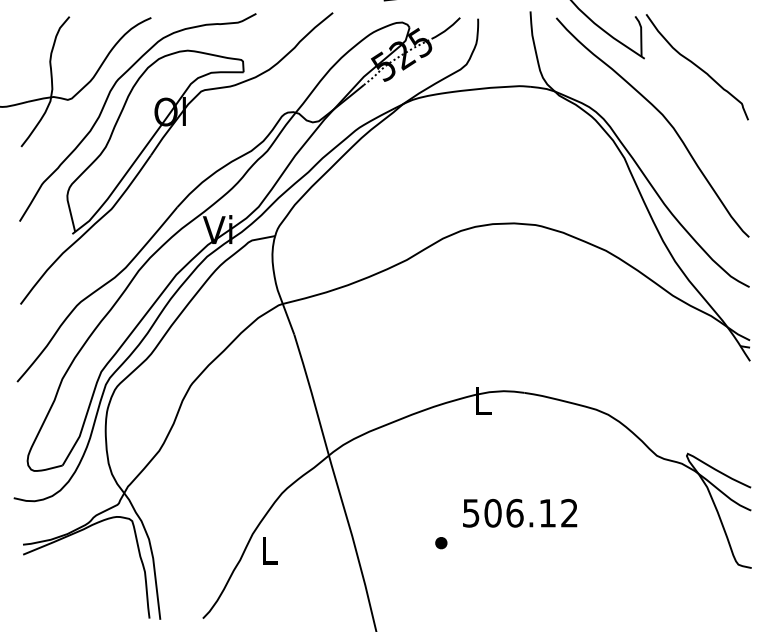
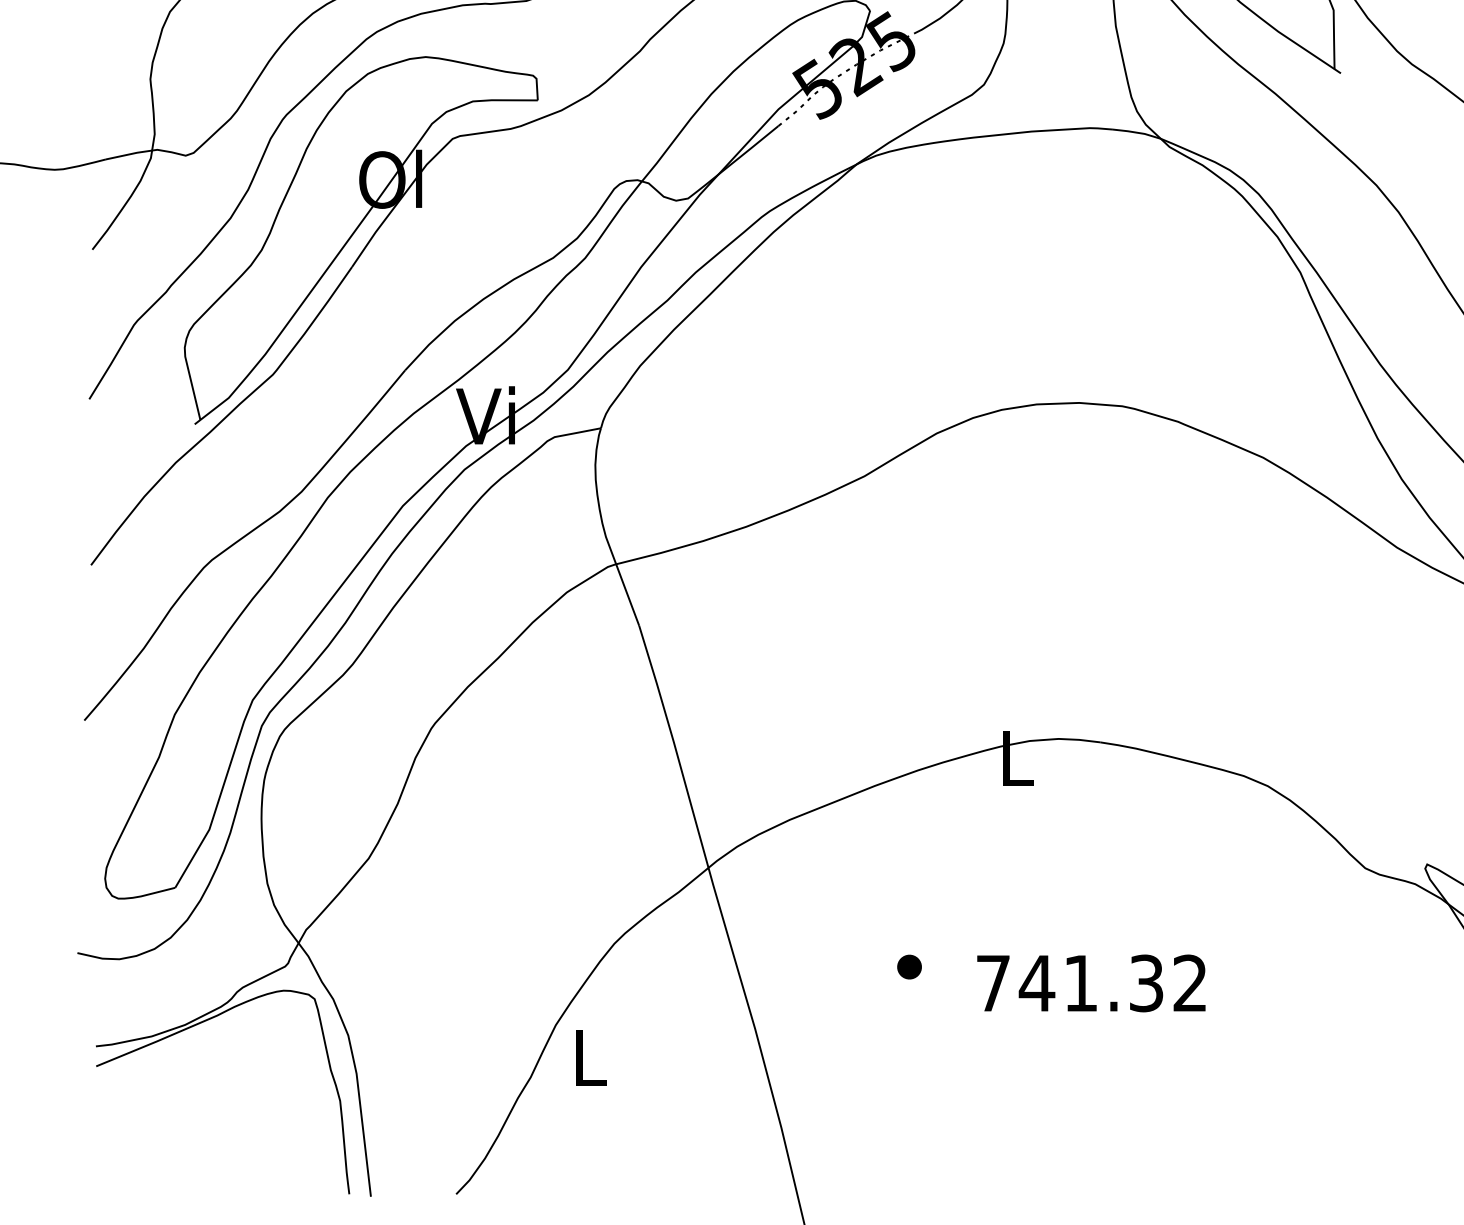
text: (509, 512) -> (1070, 981), 506.12 -> 741.32
part: (441, 543) -> (909, 967), moved

